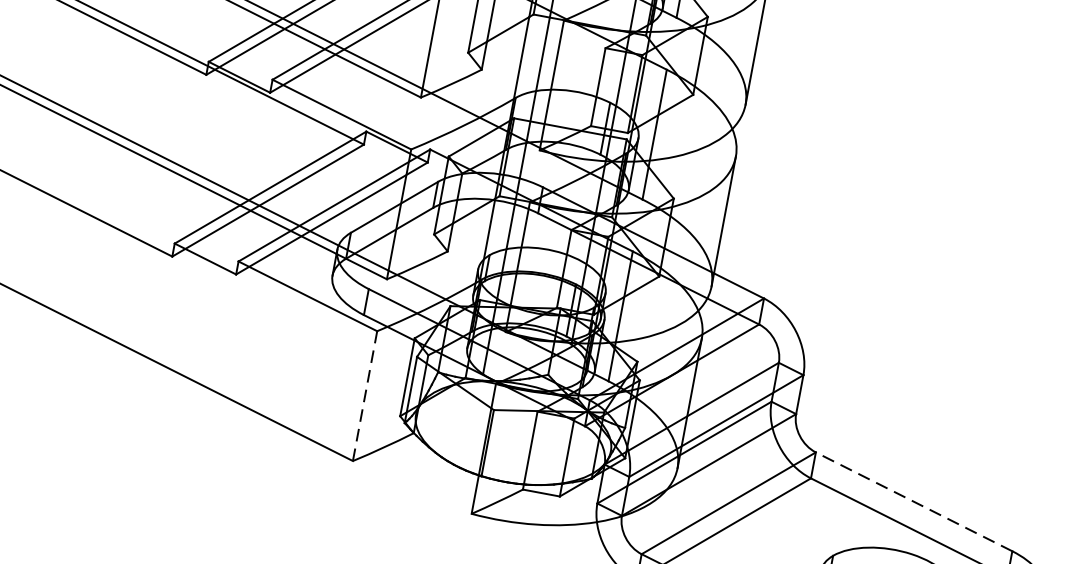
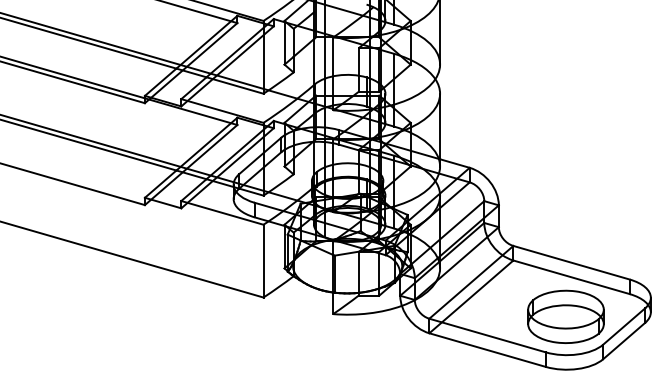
line: (365, 394) -> (263, 260), dashed -> solid
line: (913, 501) -> (571, 262), dashed -> solid

